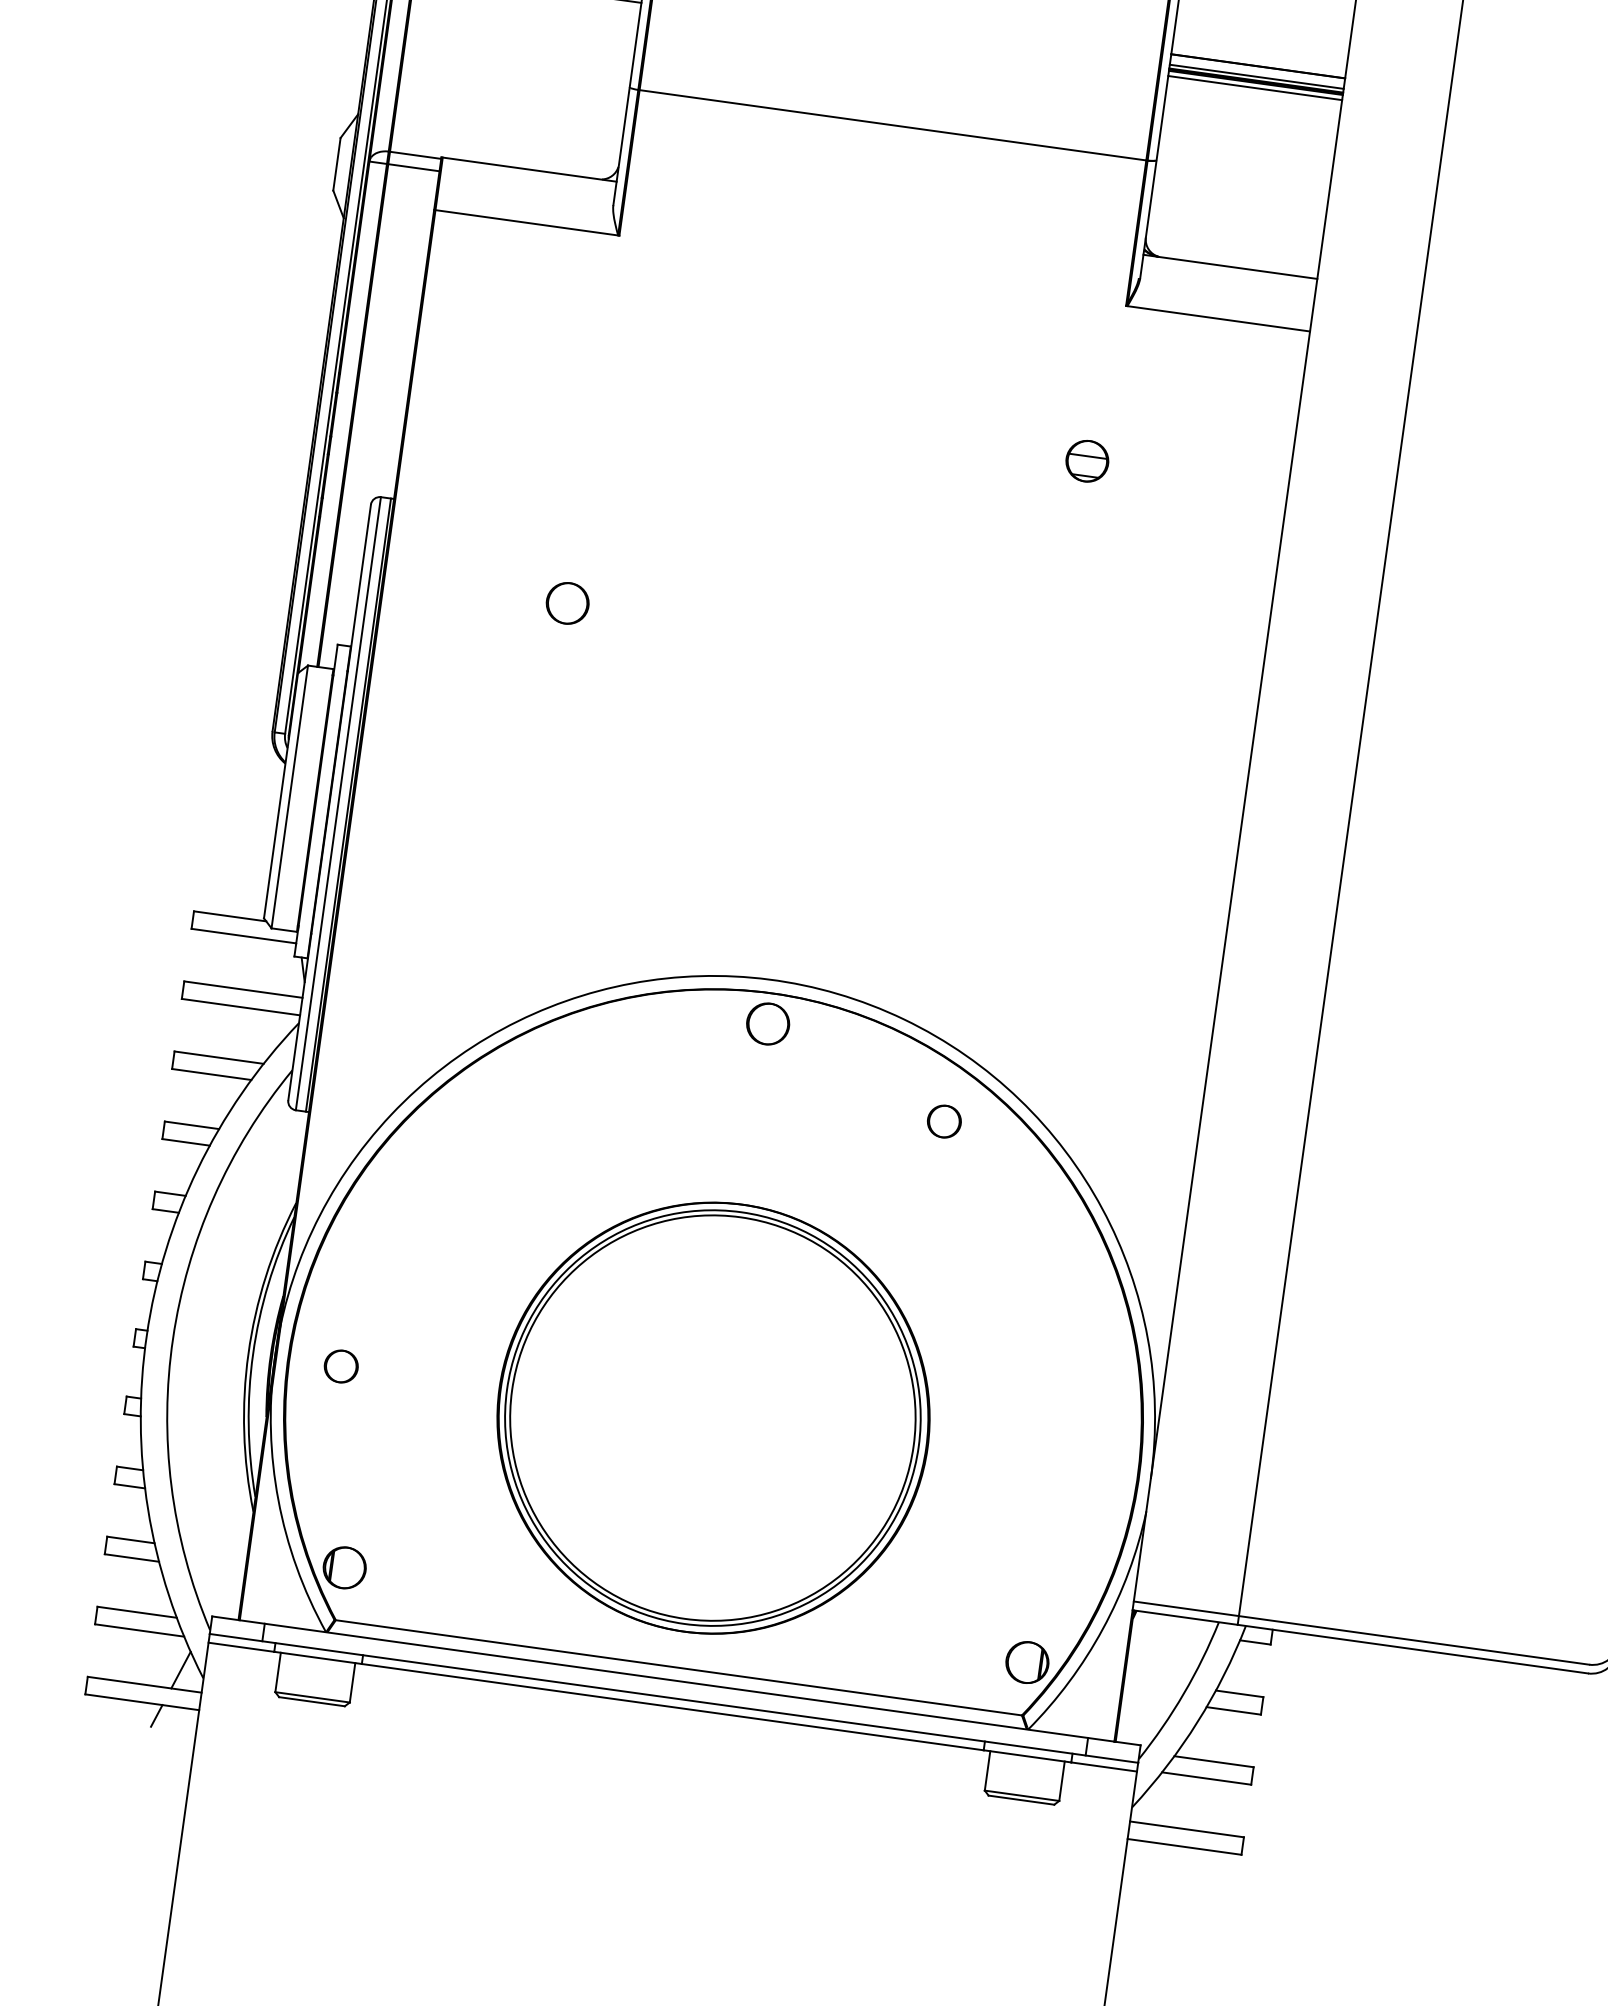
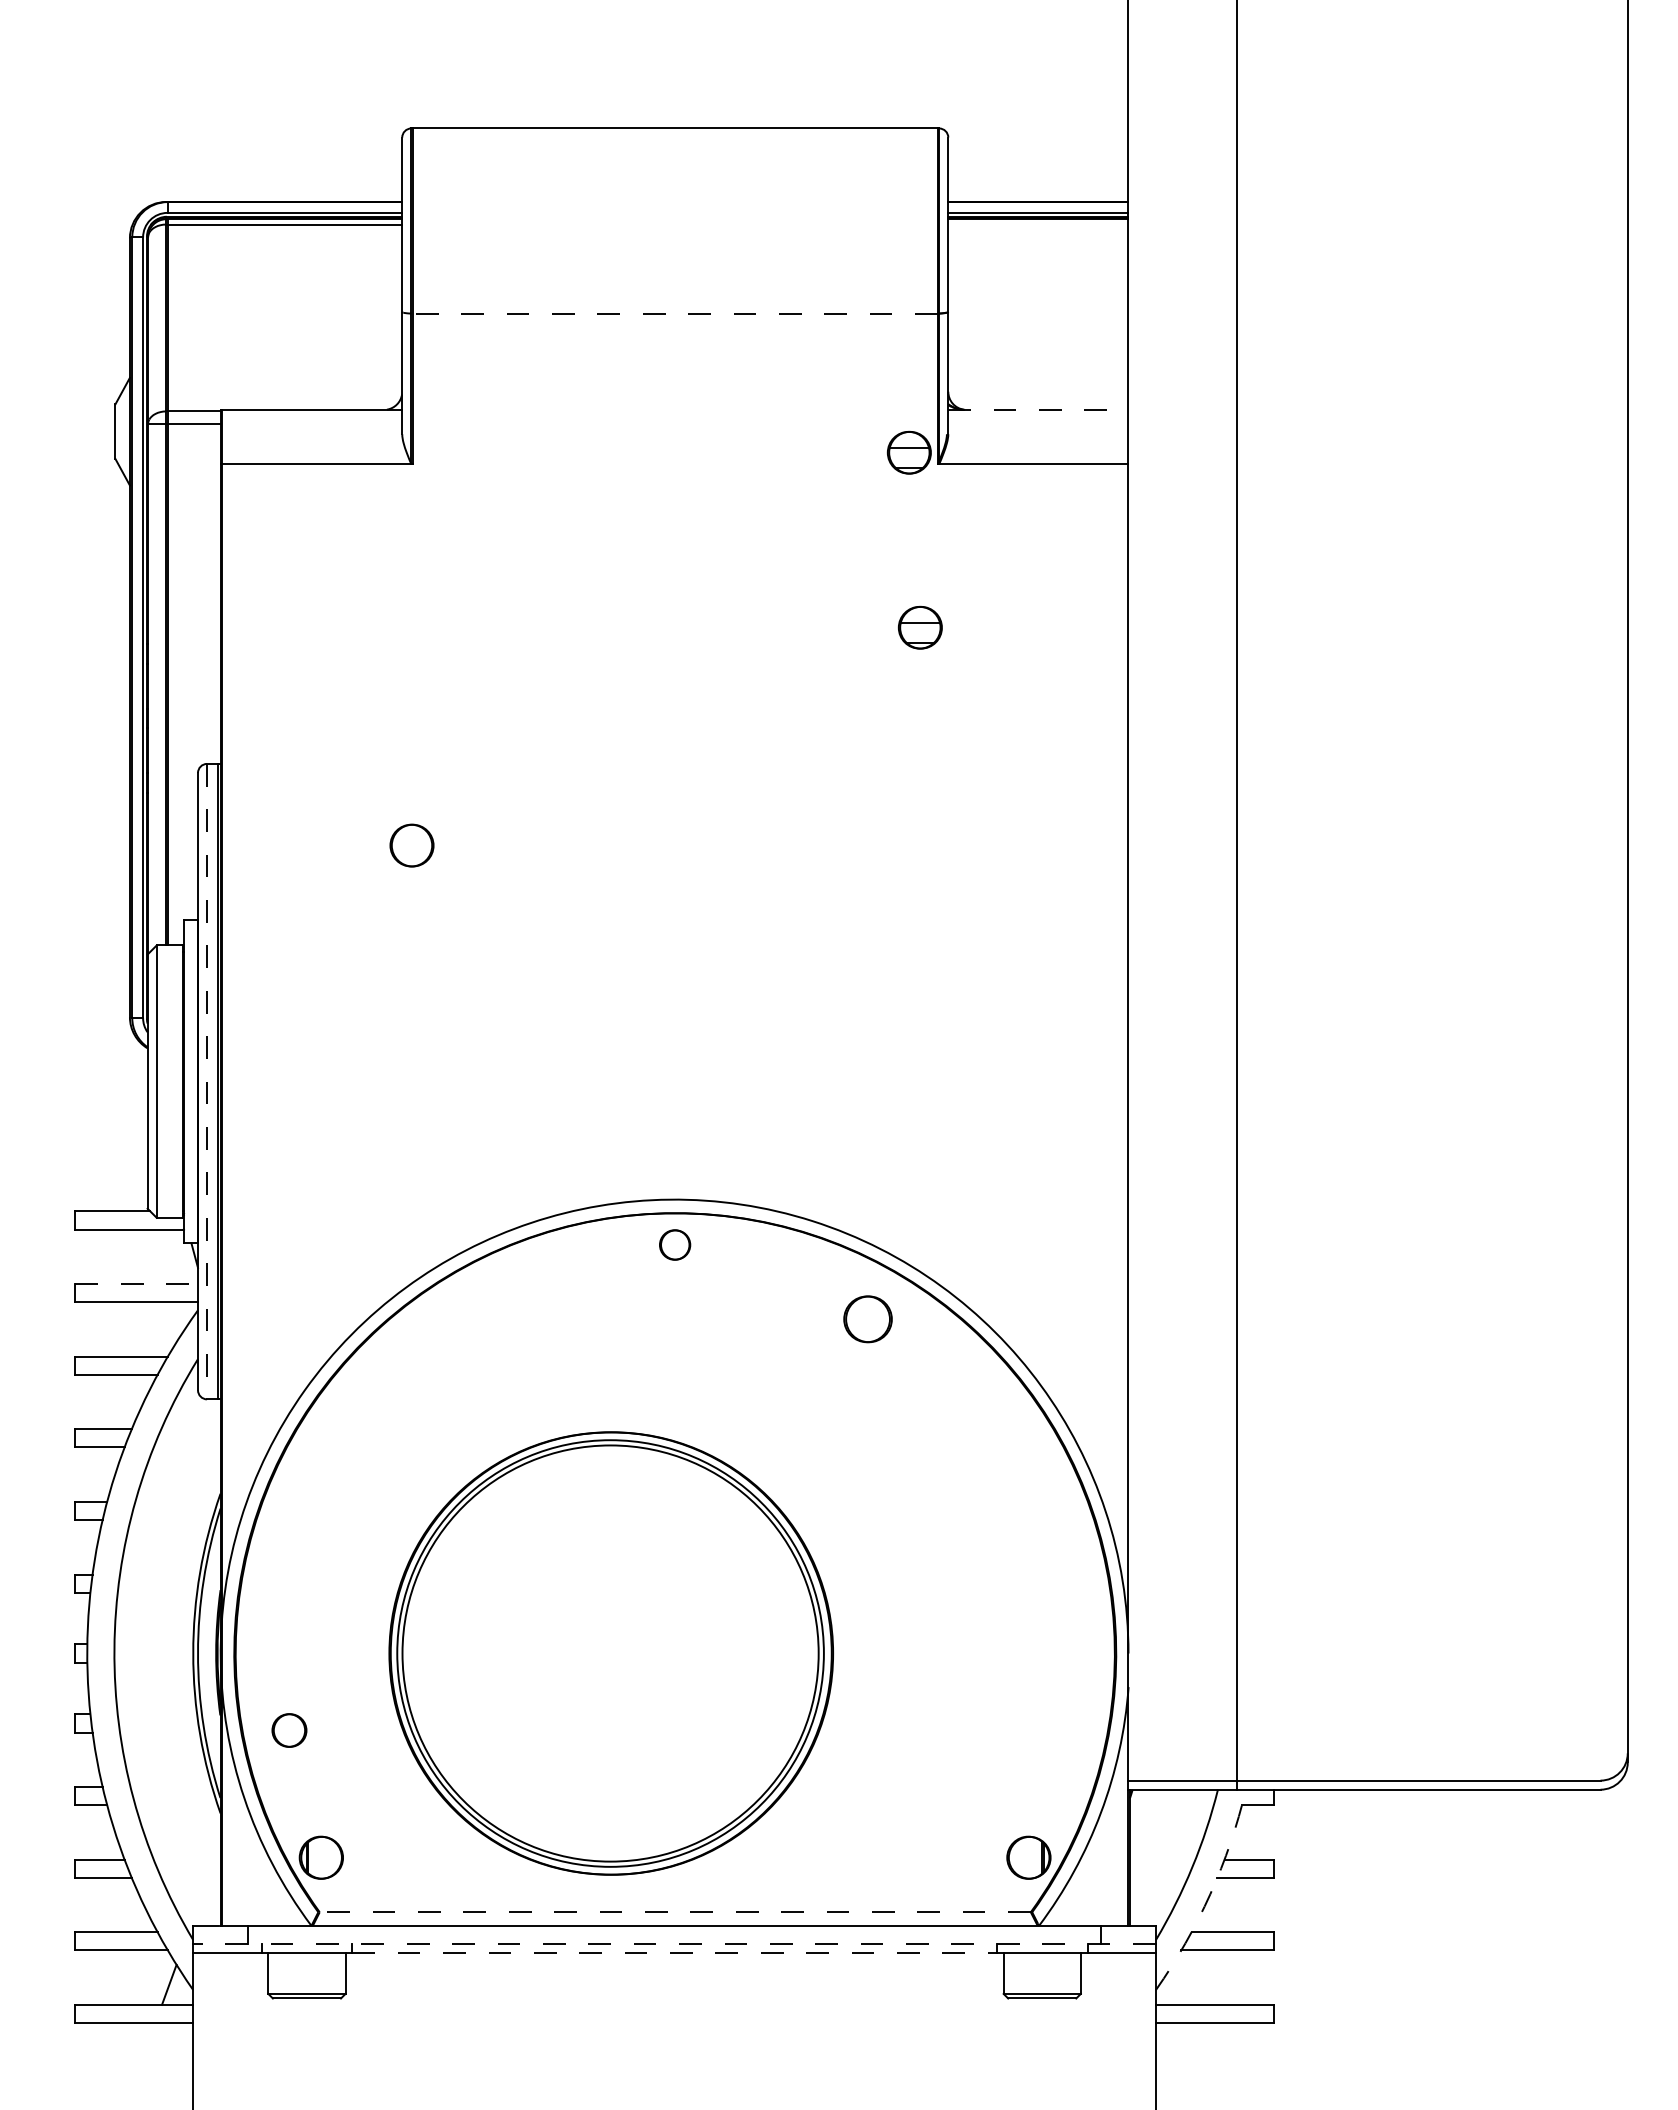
line: (1255, 88) -> (1038, 224), removed
line: (892, 125) -> (674, 313), solid -> dashed
line: (1230, 266) -> (1038, 409), solid -> dashed
part: (1099, 290) -> (908, 452), added
line: (338, 803) -> (207, 1081), solid -> dashed
line: (244, 990) -> (137, 1284), solid -> dashed
part: (767, 1023) -> (674, 1244), size x0.7
part: (944, 1121) -> (868, 1319), size x1.4
part: (341, 1366) -> (289, 1730), moved
part: (712, 1418) -> (610, 1653), moved
line: (678, 1667) -> (674, 1912), solid -> dashed
line: (673, 1698) -> (674, 1944), solid -> dashed
line: (673, 1707) -> (675, 1953), solid -> dashed
line: (156, 1715) -> (150, 2034), removed
arc: (1197, 1722) -> (1210, 1894), solid -> dashed

